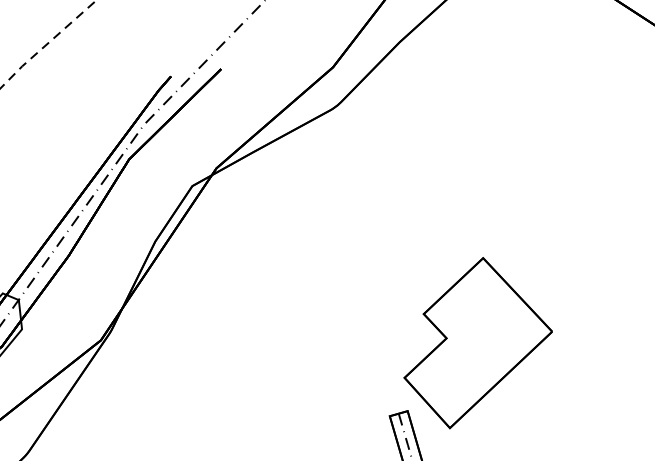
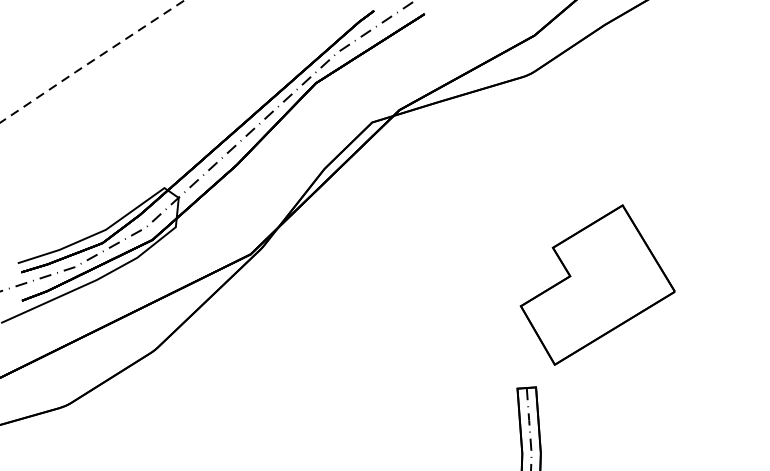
part: (474, 340) -> (597, 284), moved

